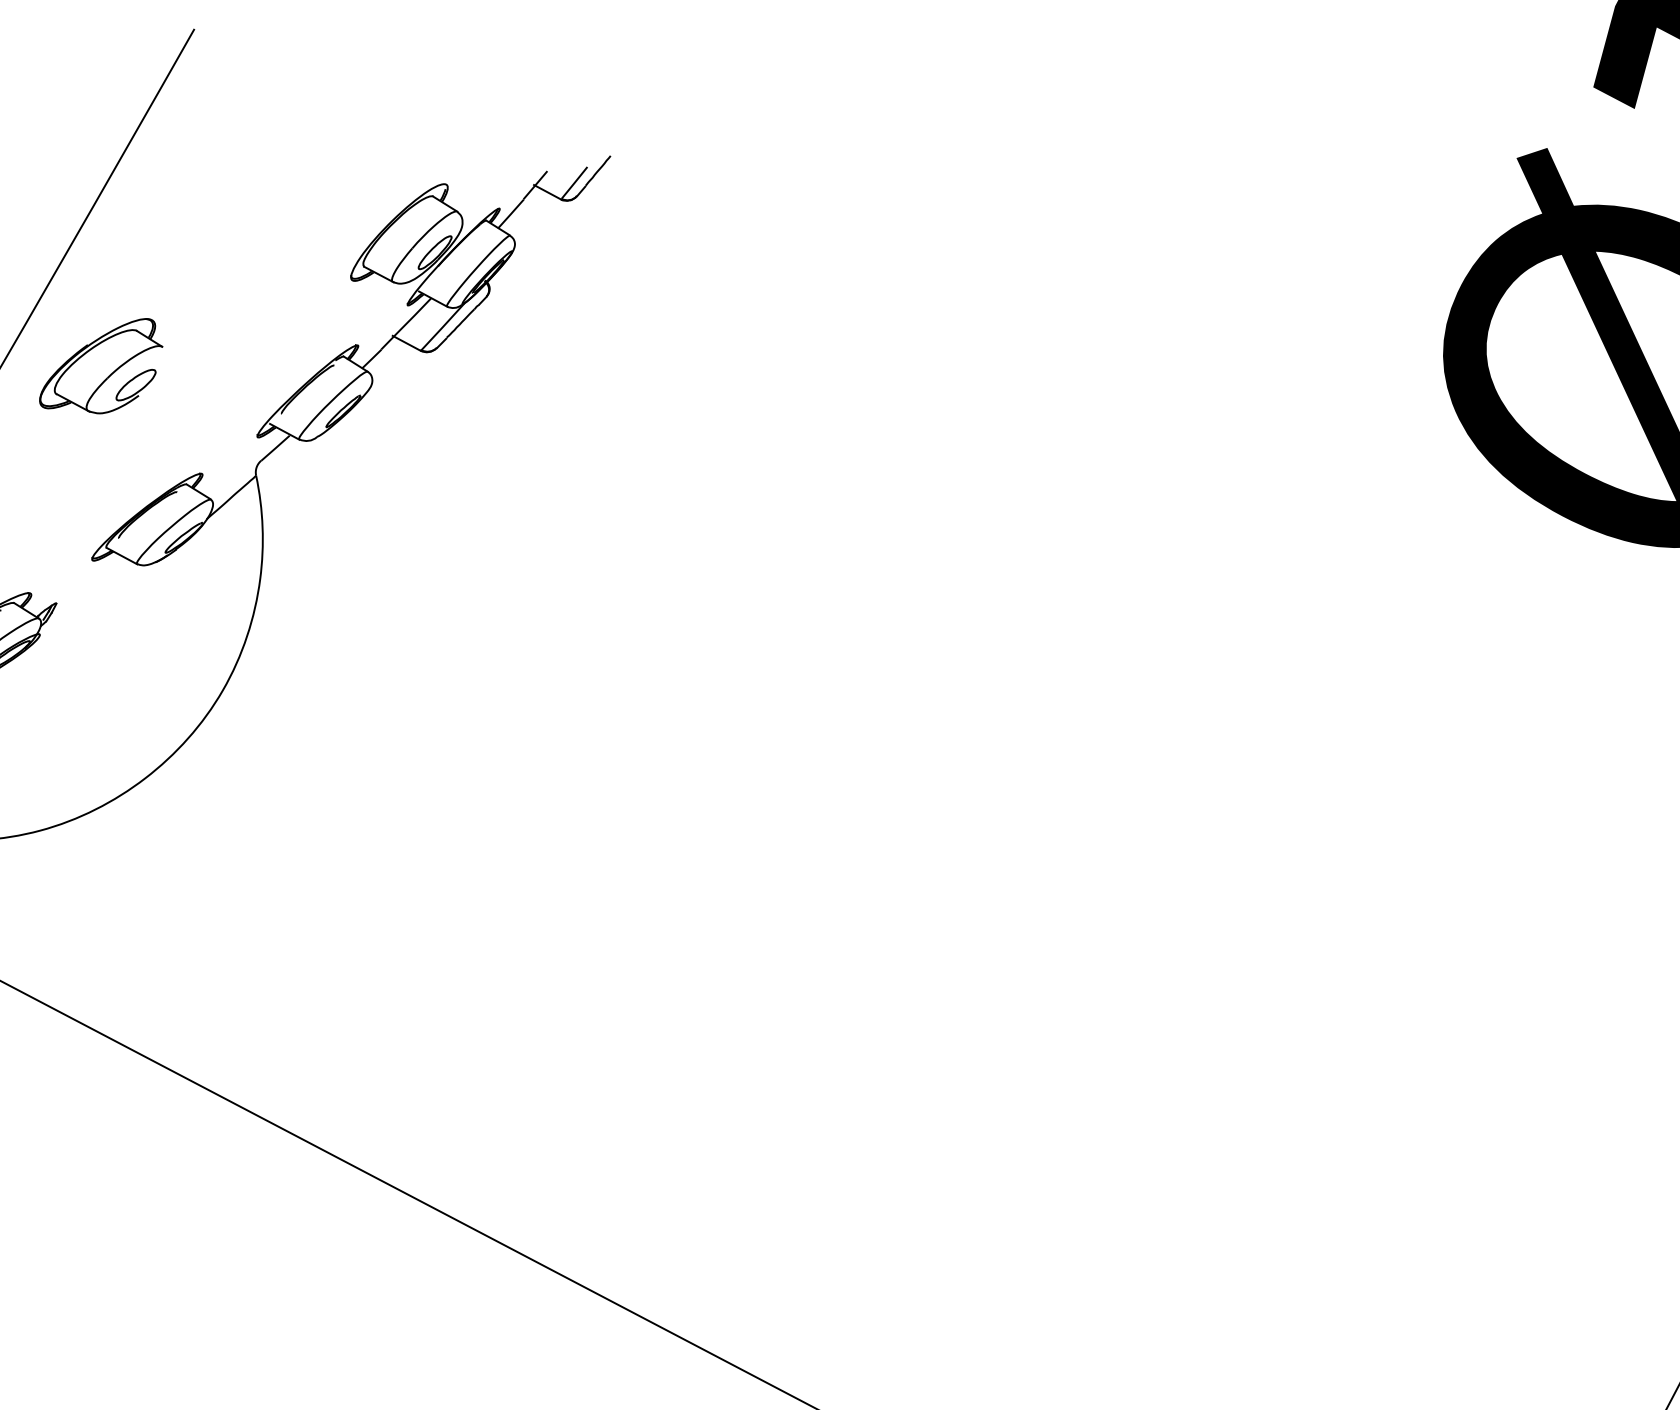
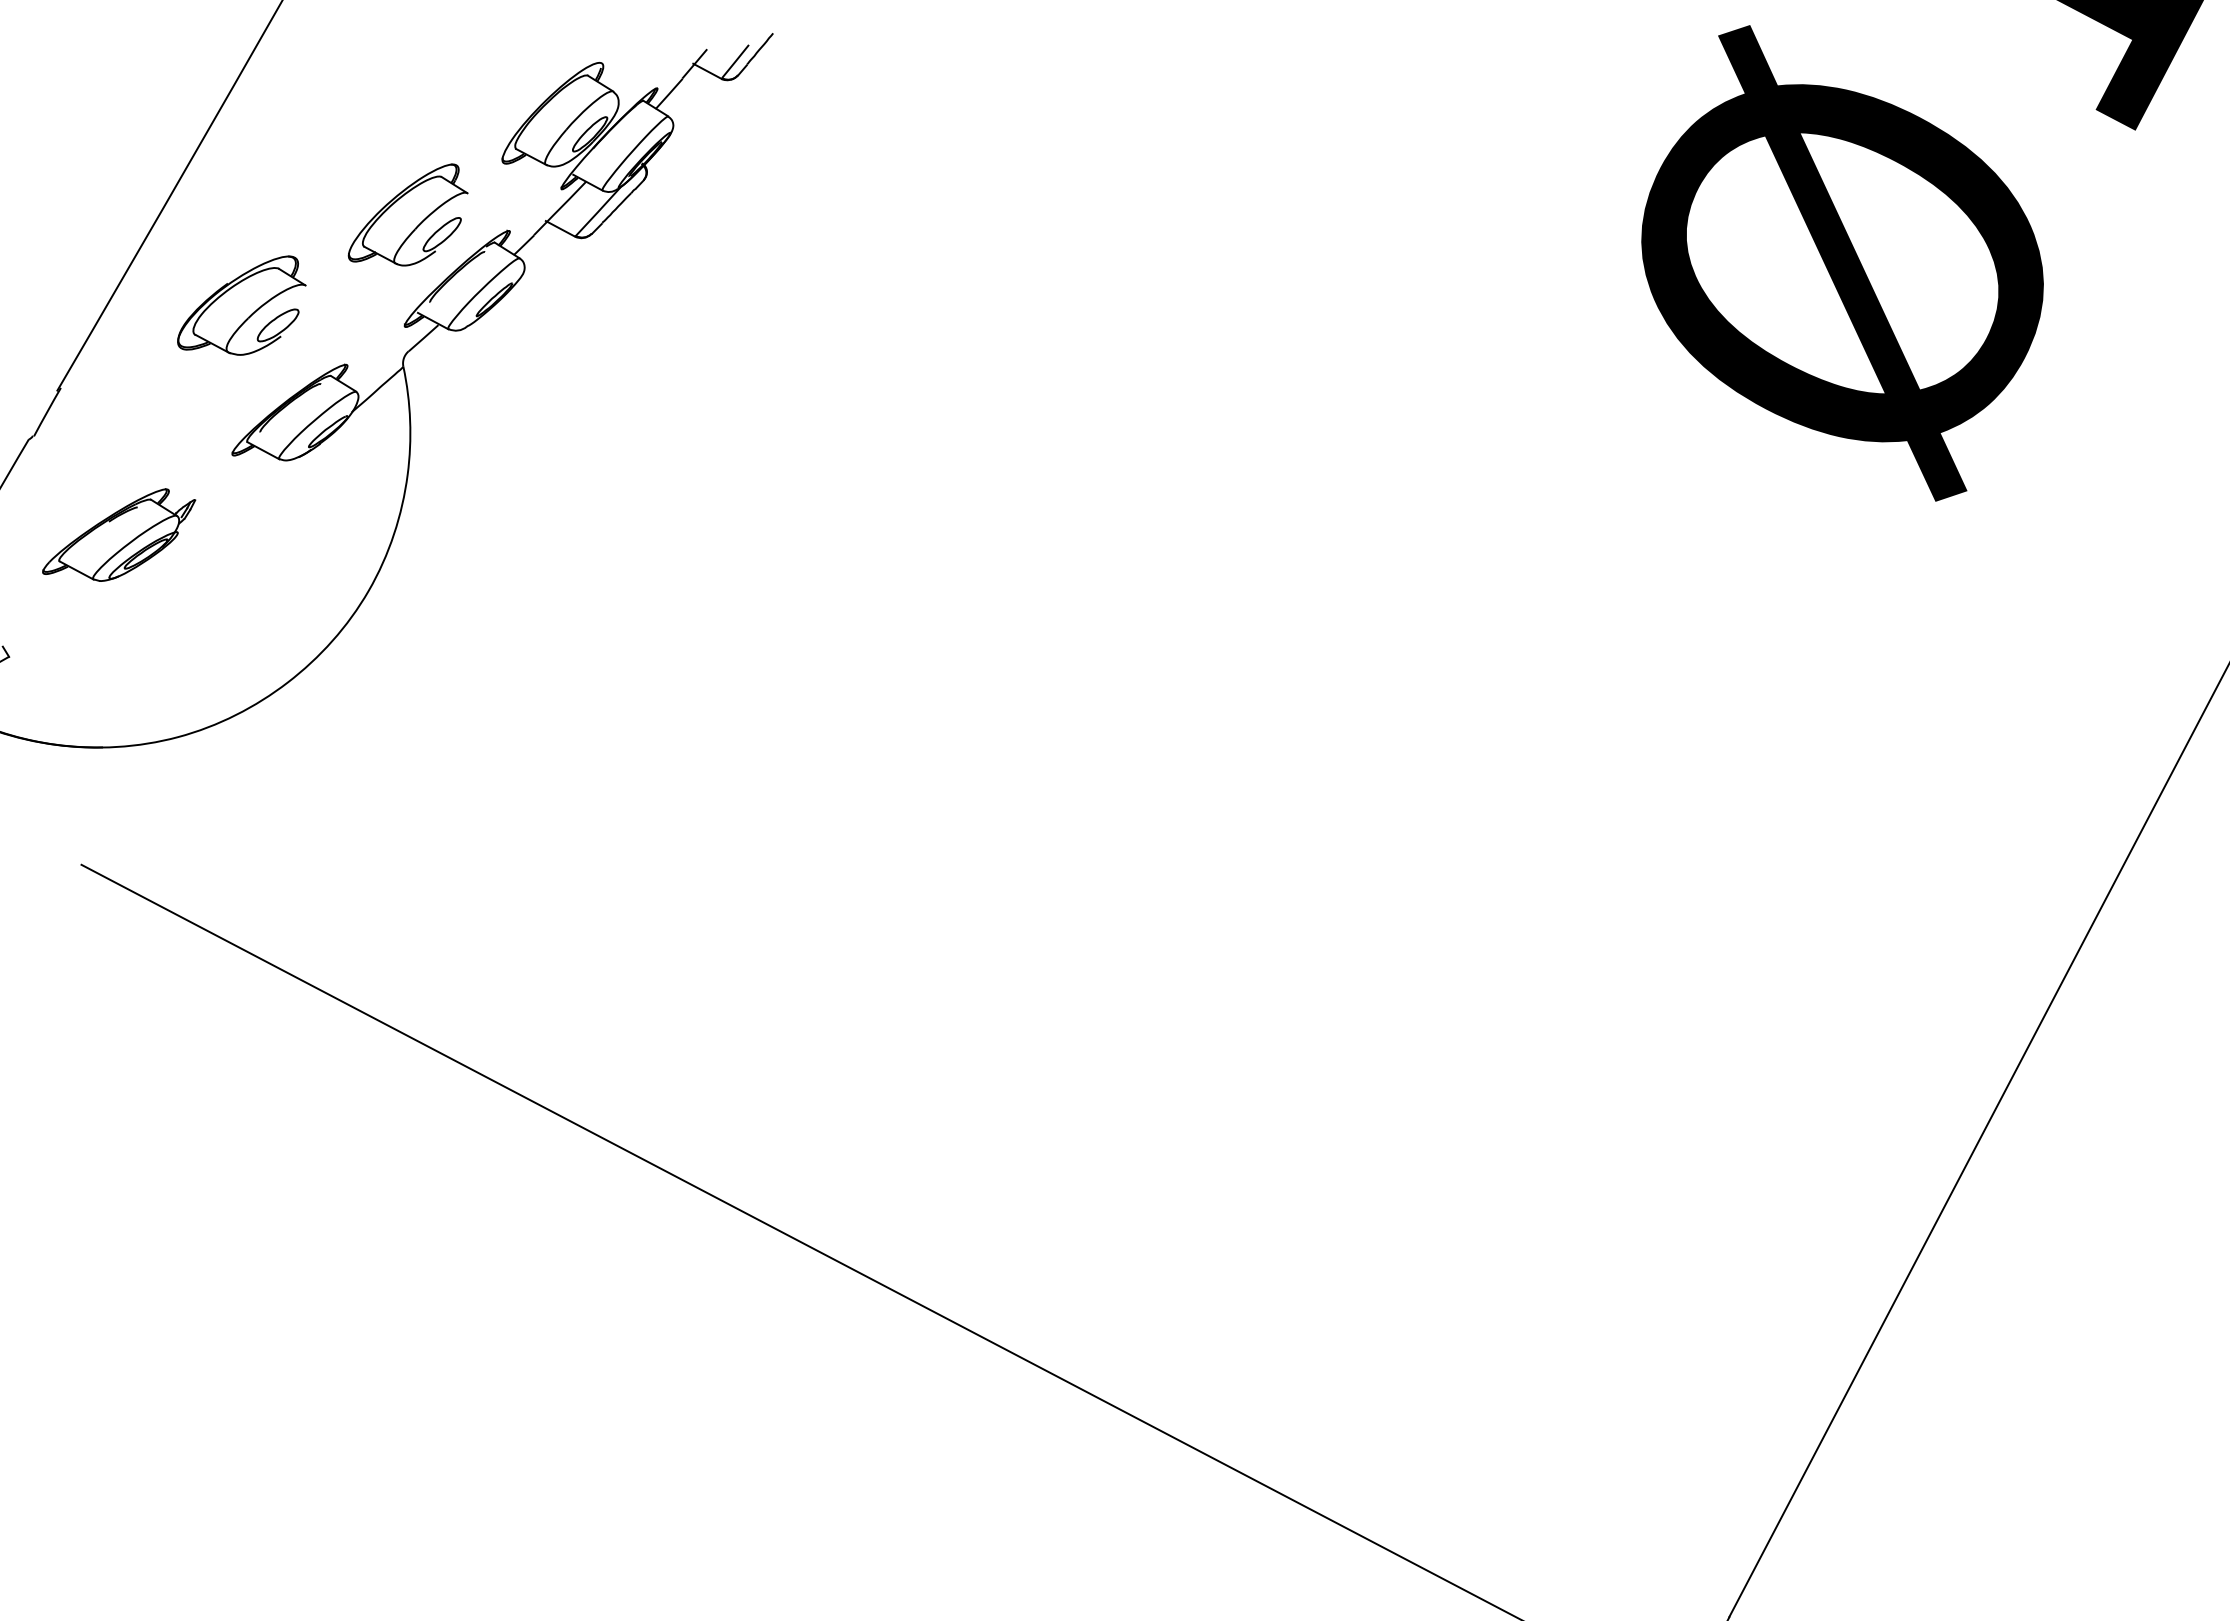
part: (260, 329) -> (407, 214), added
part: (100, 366) -> (241, 305), moved

